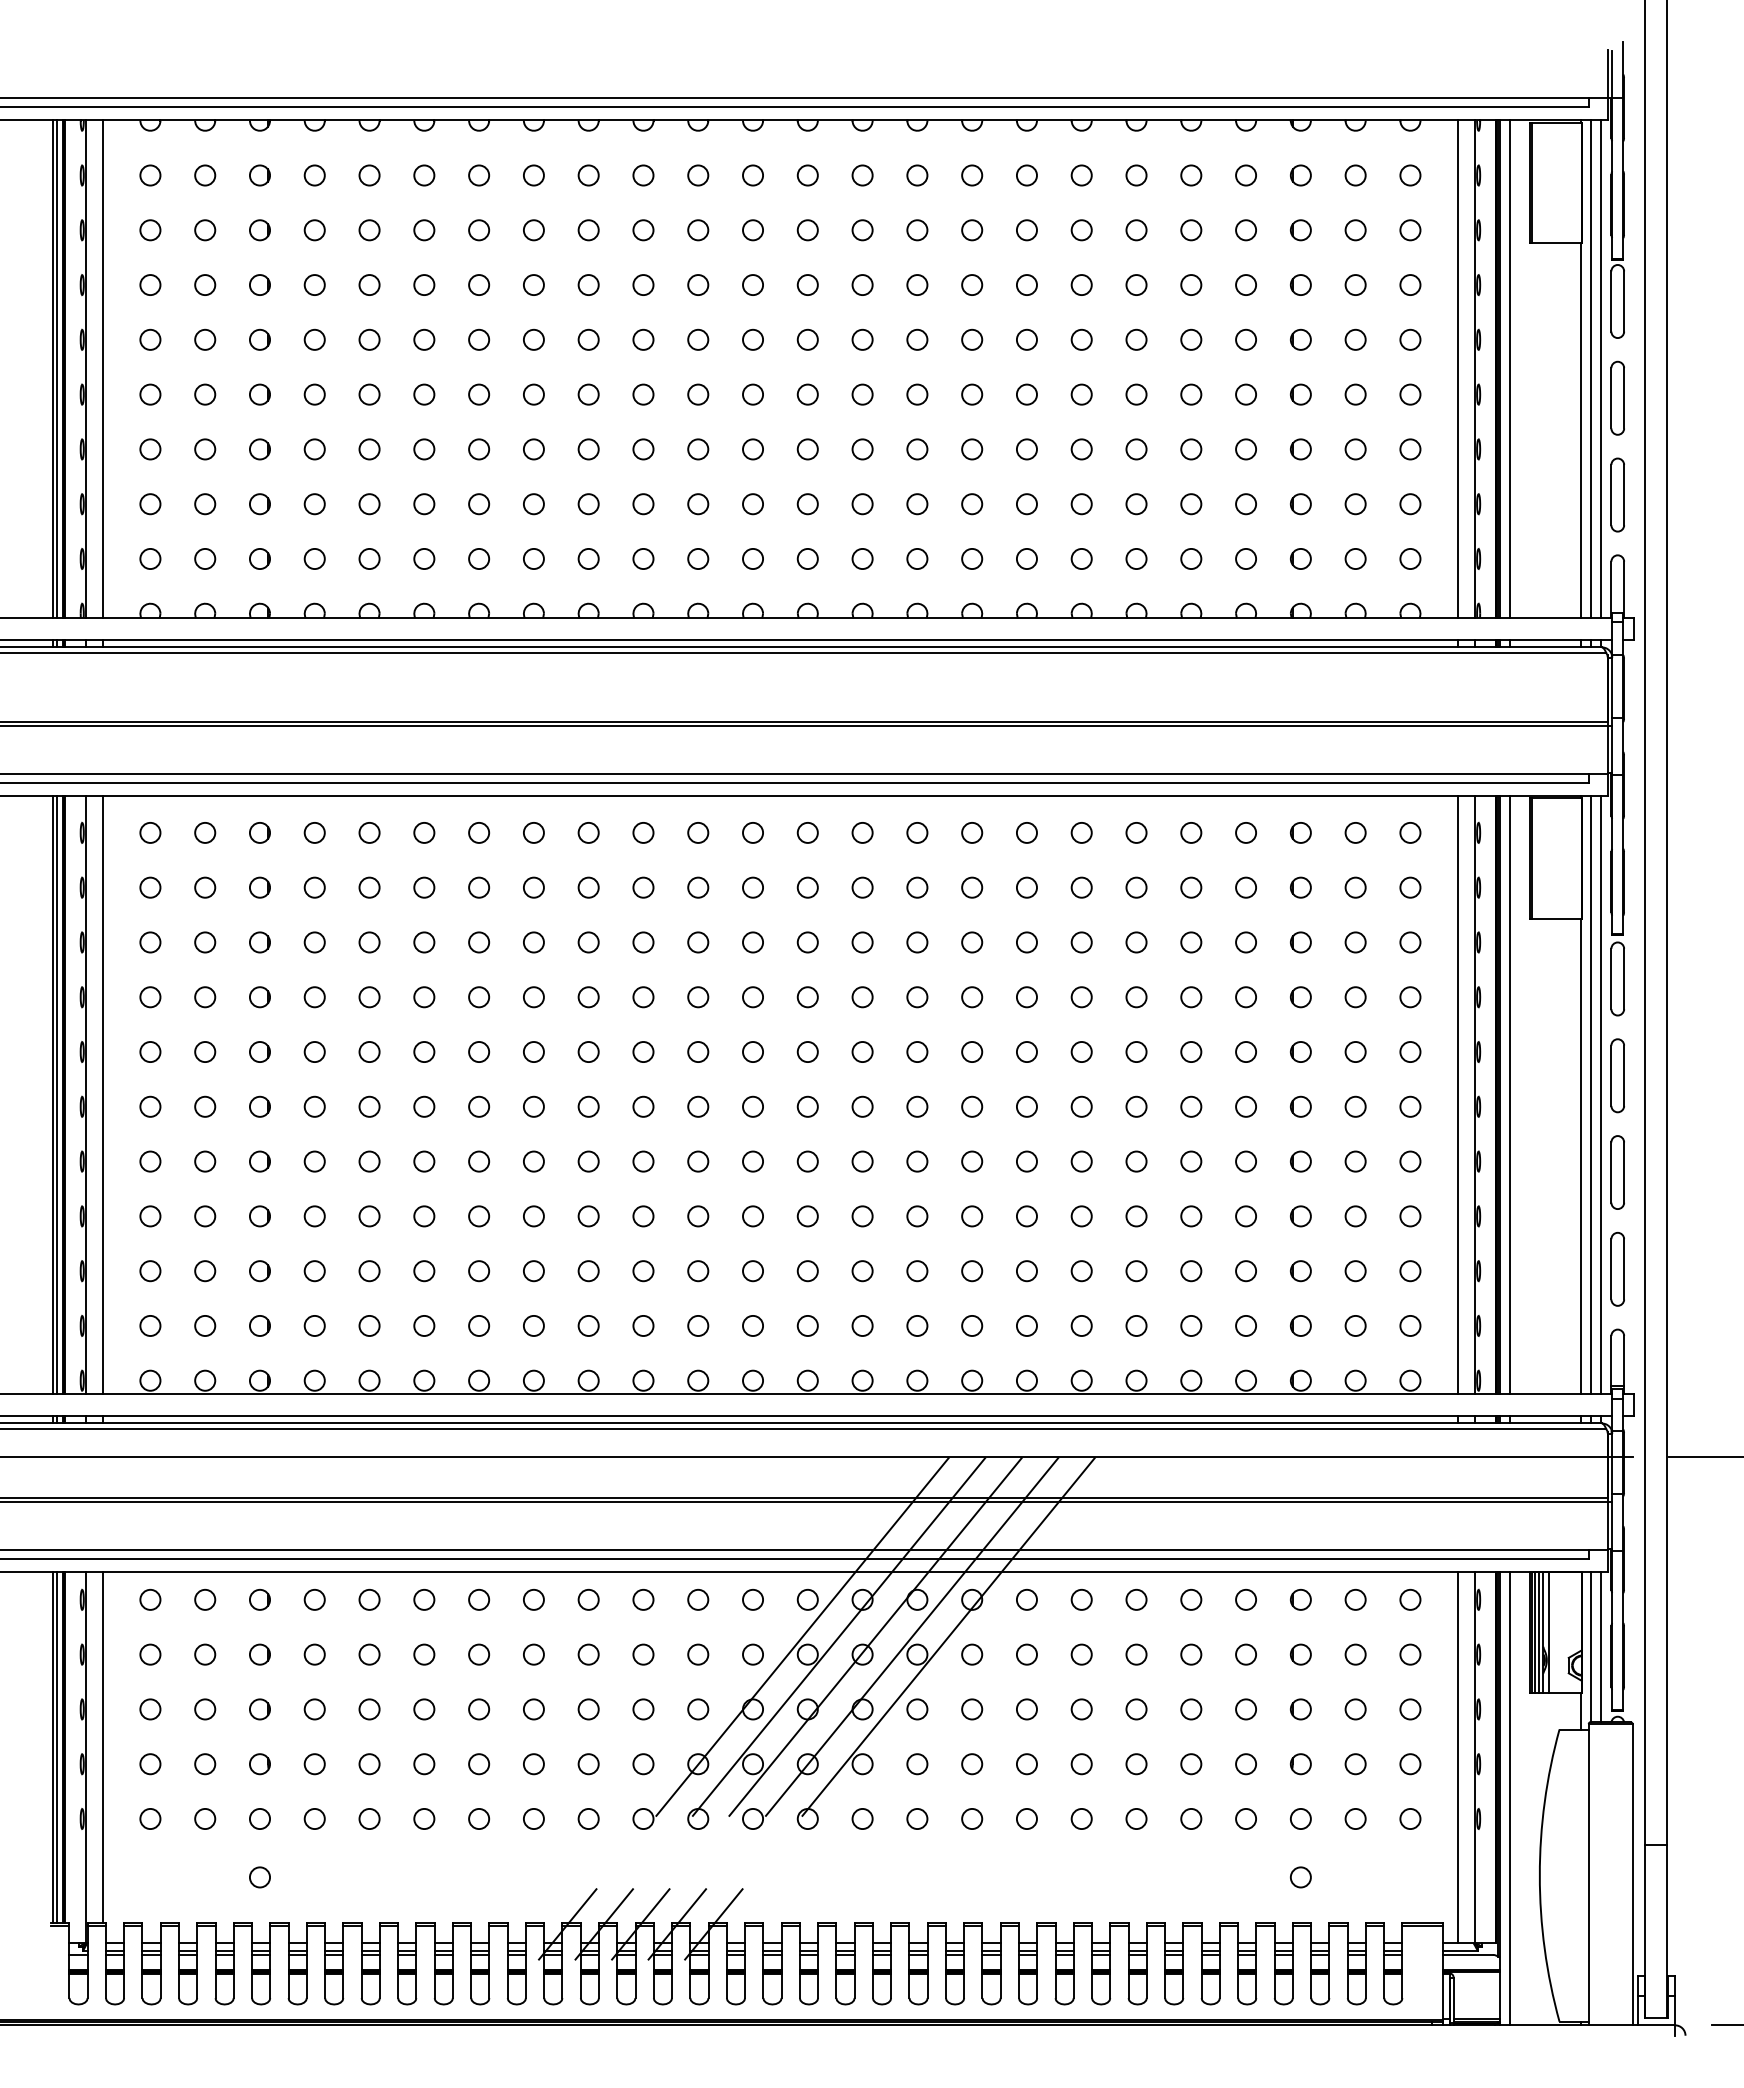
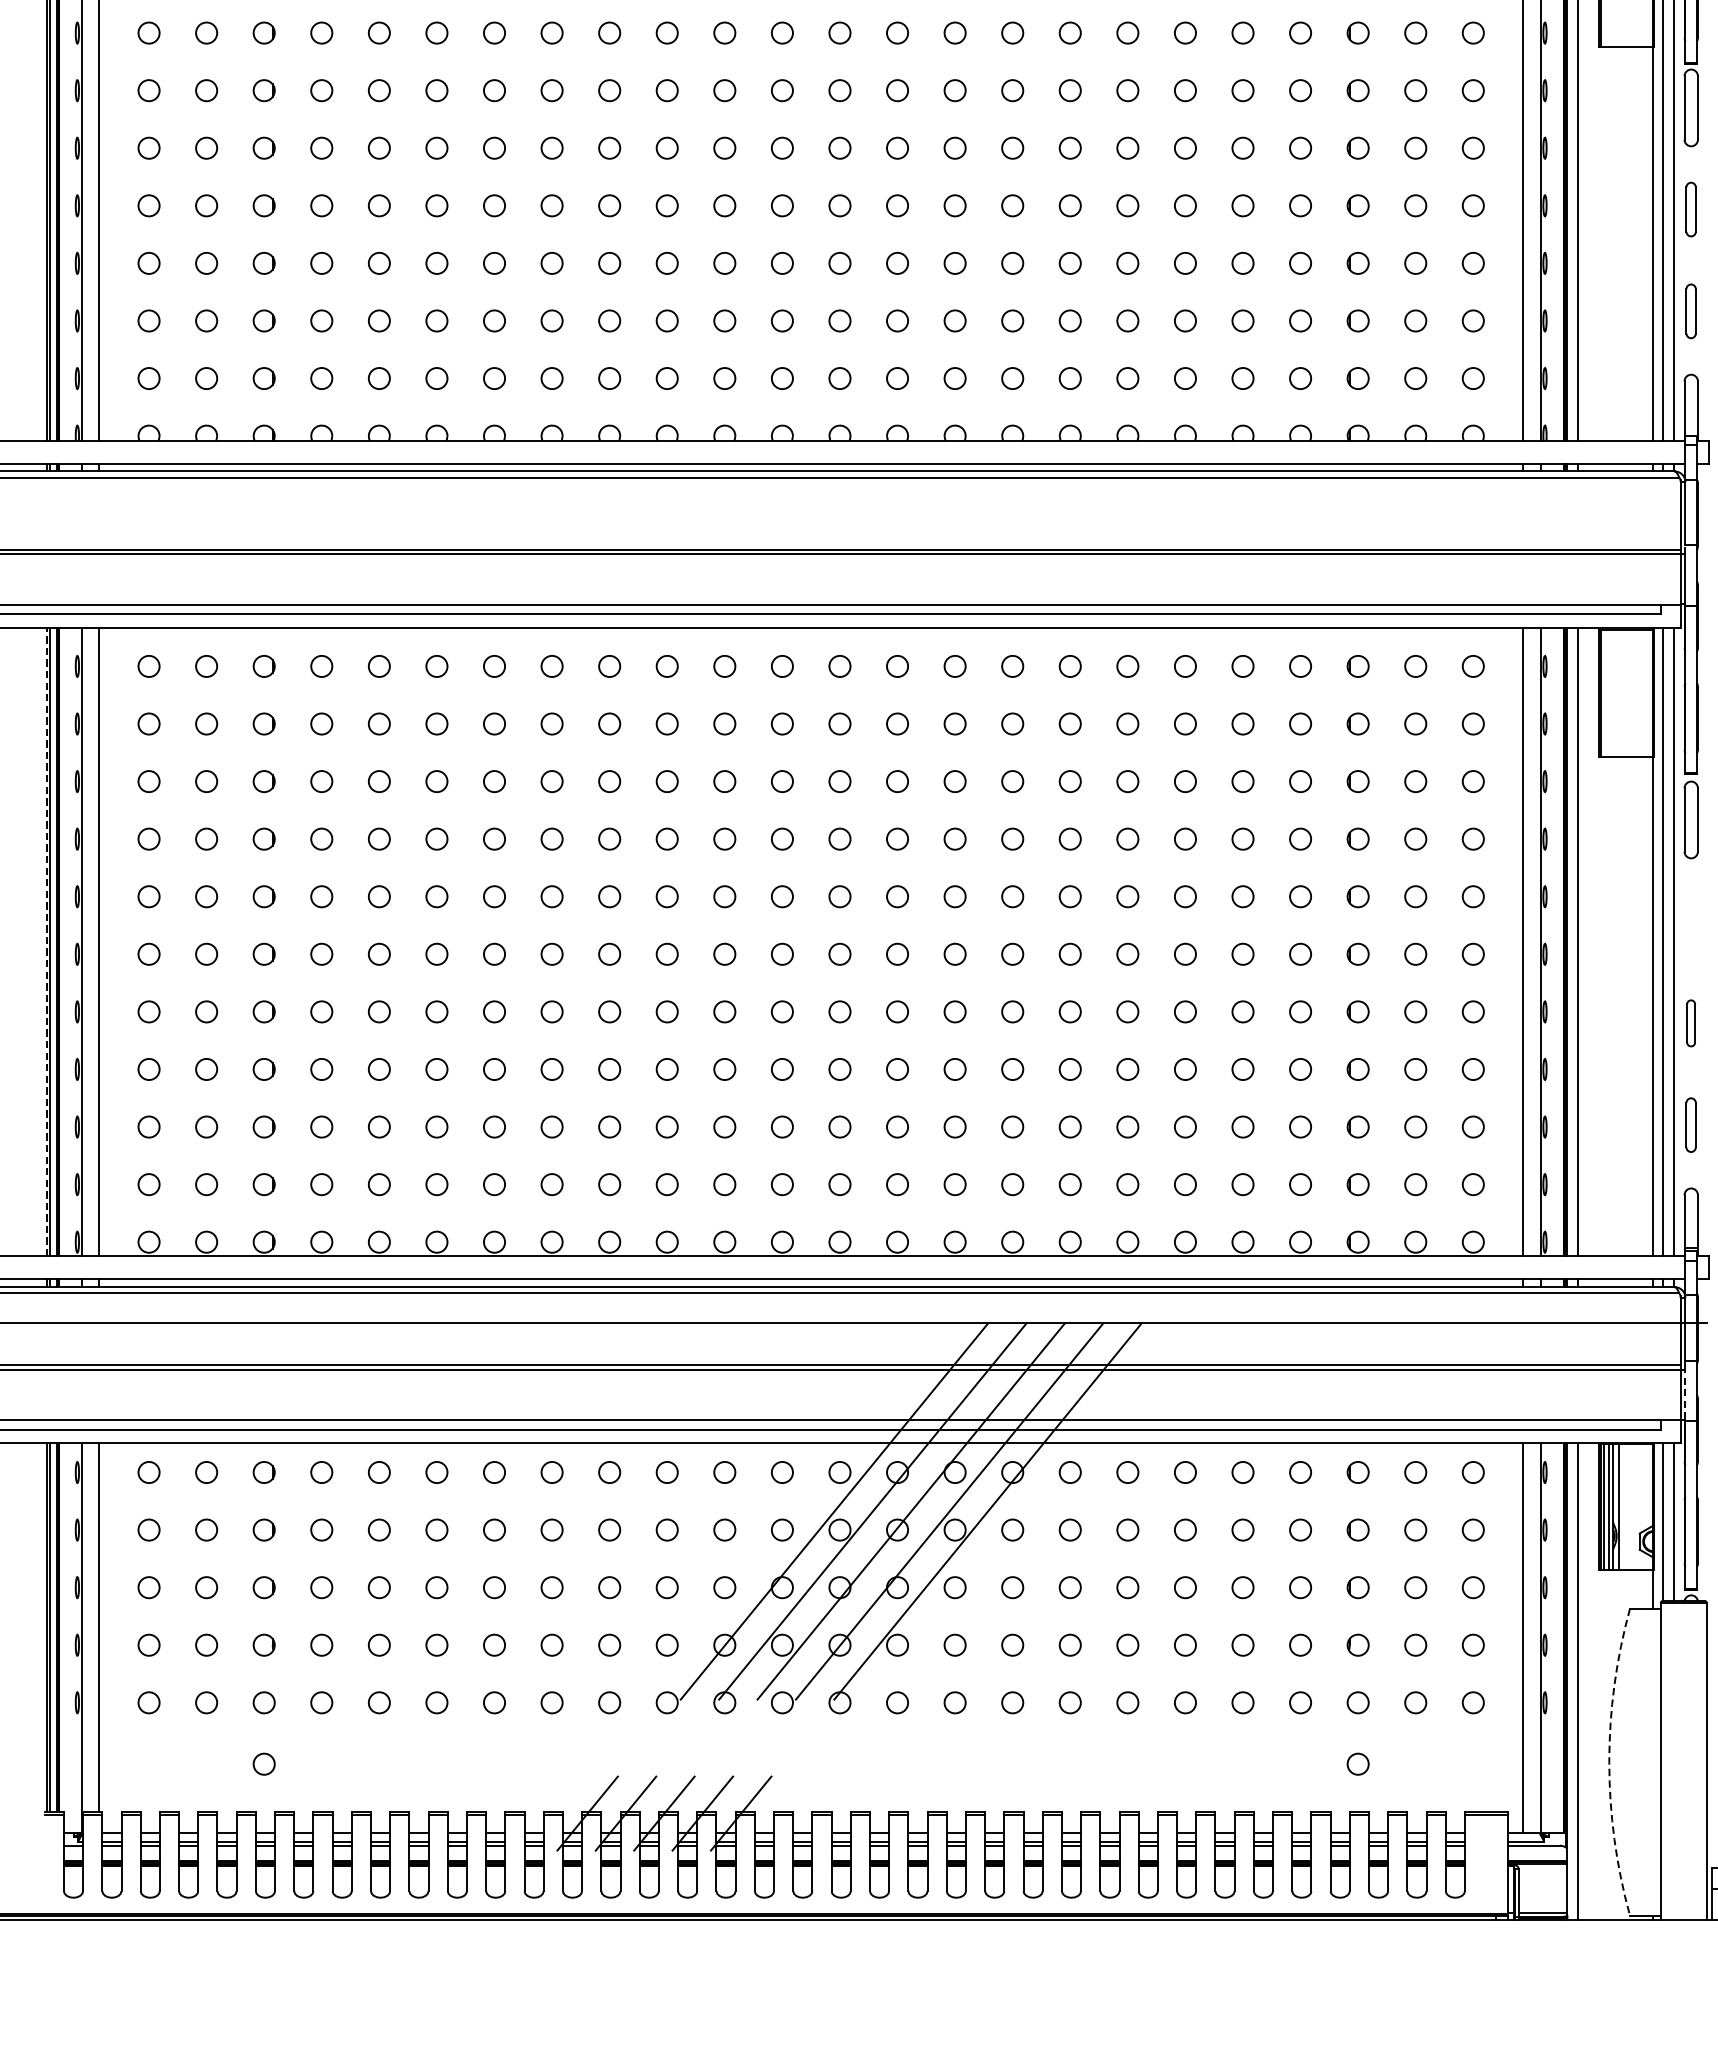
part: (1617, 397) -> (1690, 208), size x0.7
part: (1617, 494) -> (1690, 310), size x0.7
part: (1617, 1075) -> (1690, 921), removed
line: (52, 1094) -> (46, 941), solid -> dashed
part: (1617, 1172) -> (1690, 1023), size x0.6
part: (1617, 1269) -> (1690, 1125), size x0.7
line: (1612, 1525) -> (1685, 1394), solid -> dashed
arc: (1539, 1875) -> (1608, 1762), solid -> dashed

